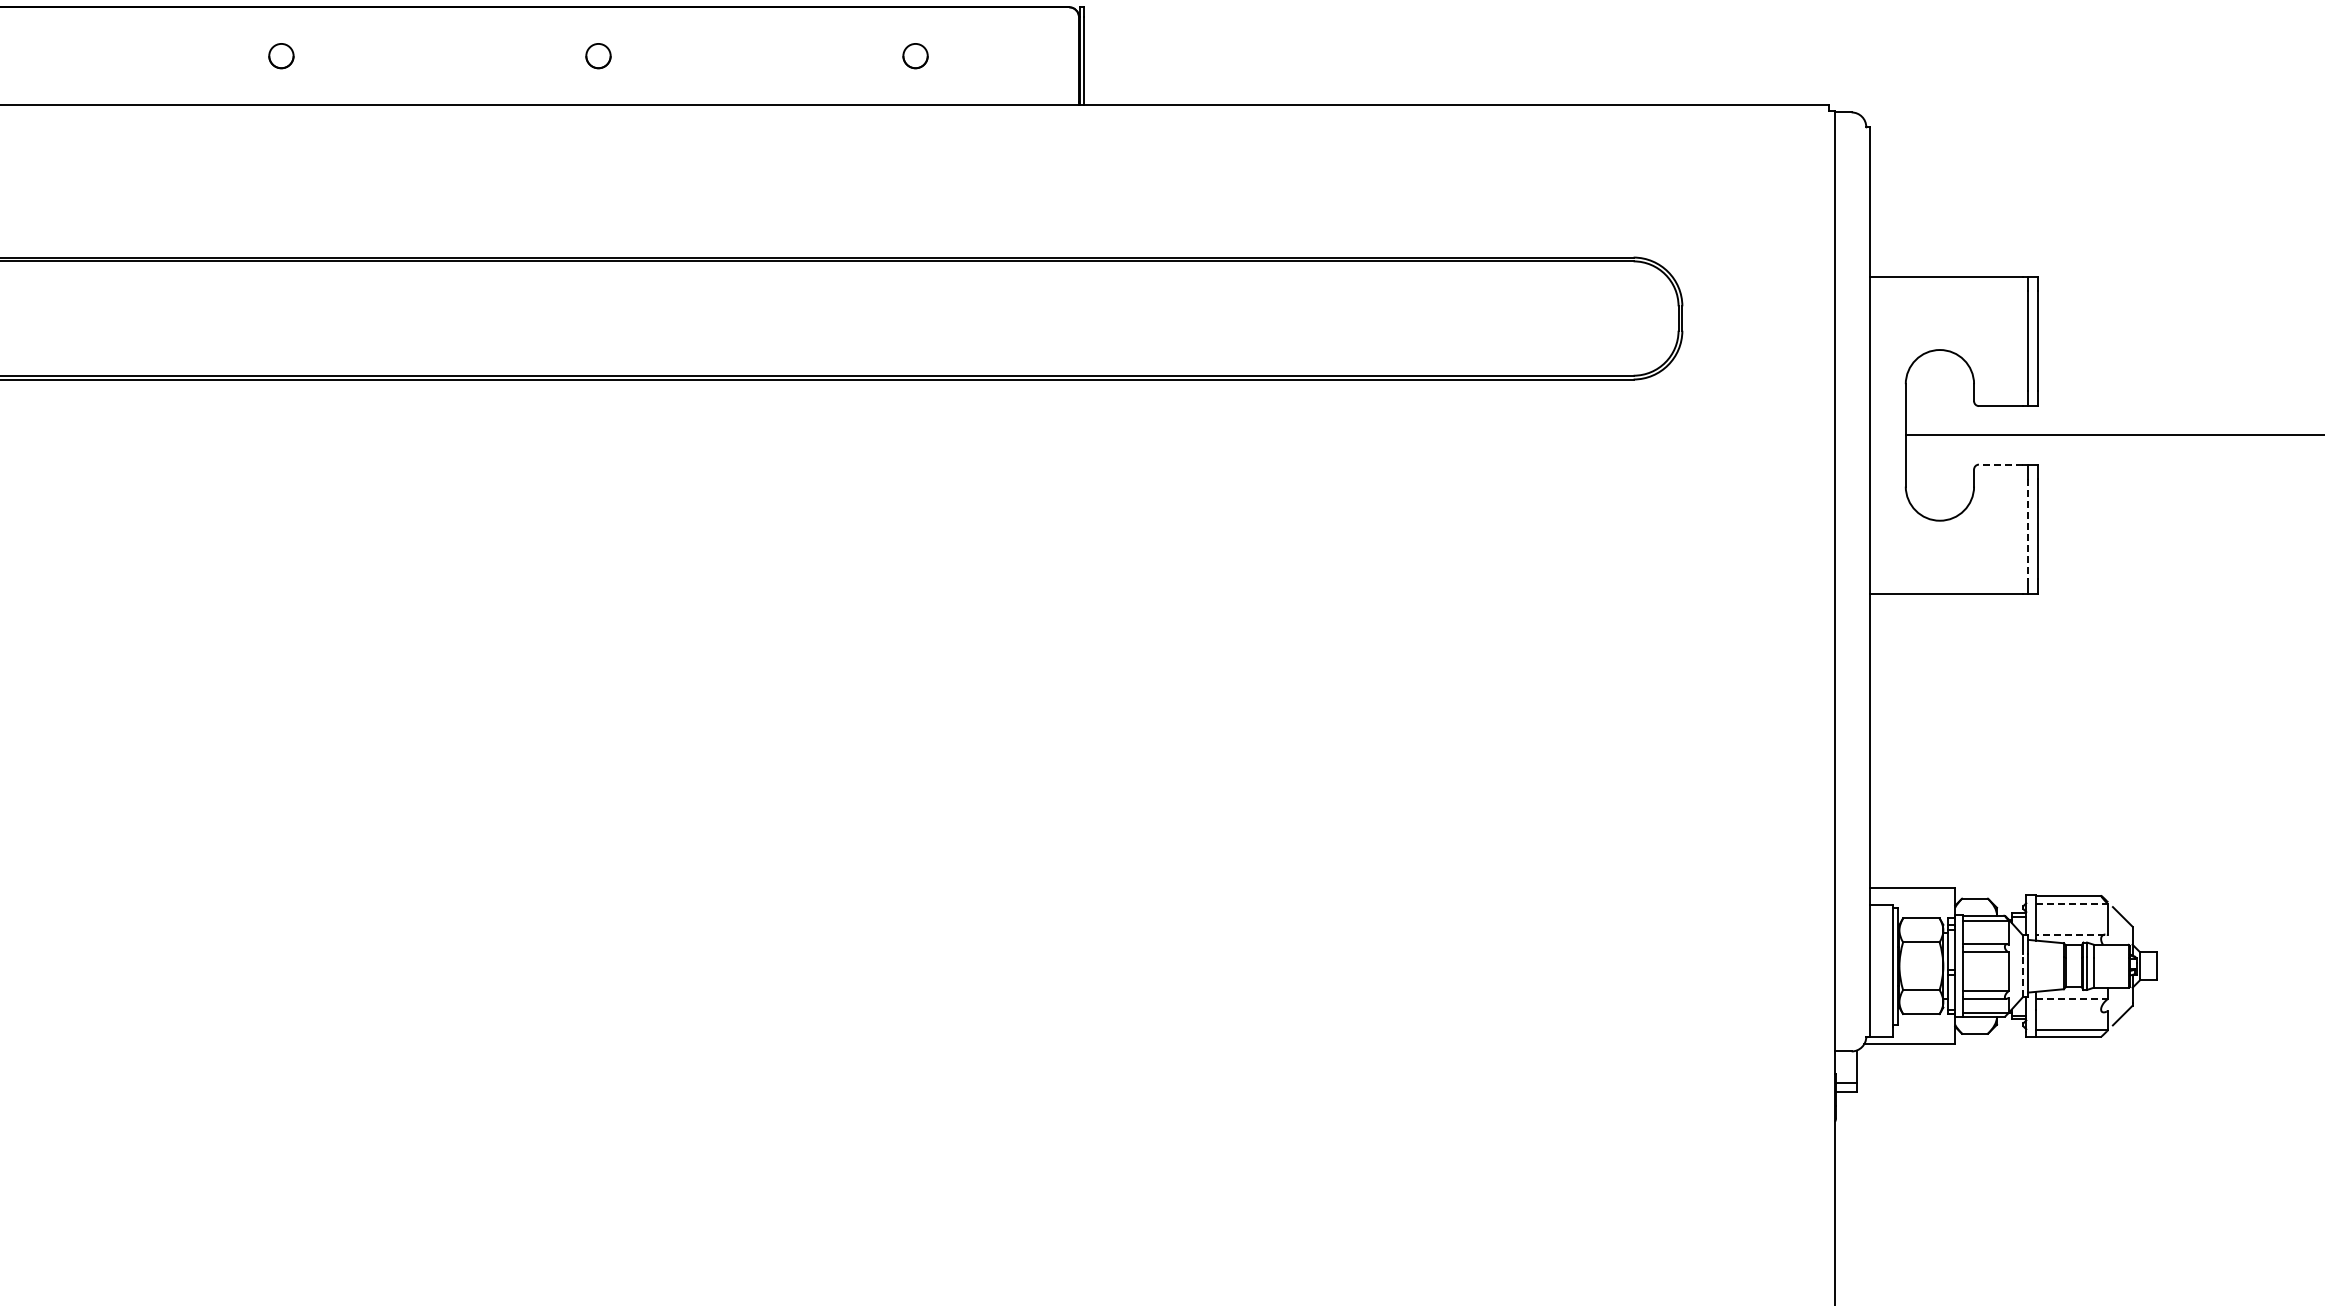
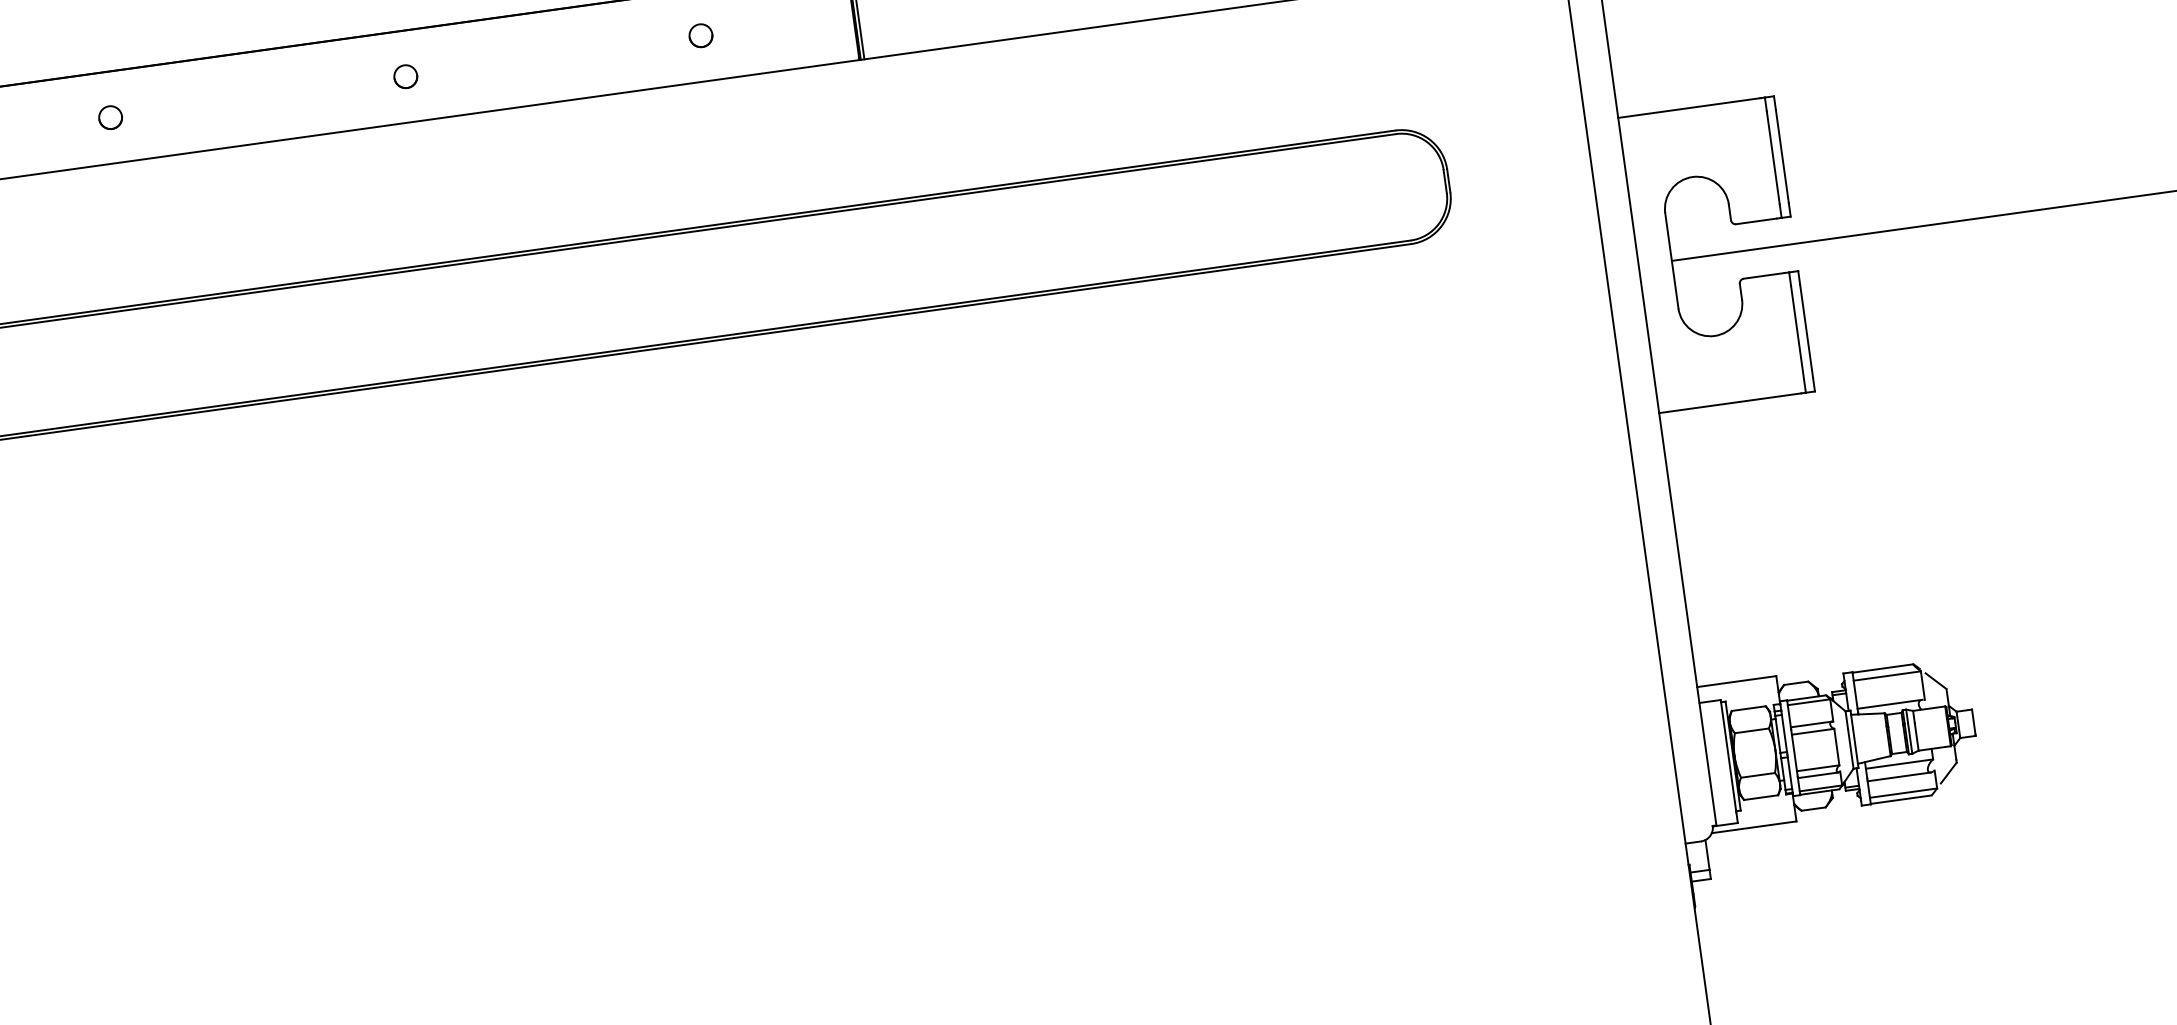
line: (2000, 464) -> (1763, 275), dashed -> solid
line: (2027, 529) -> (1797, 332), dashed -> solid
line: (2072, 904) -> (1887, 676), dashed -> solid
line: (2070, 934) -> (1889, 704), dashed -> solid
line: (2023, 975) -> (1851, 748), dashed -> solid
line: (2072, 998) -> (1899, 763), dashed -> solid
line: (2069, 1012) -> (1898, 777), added

